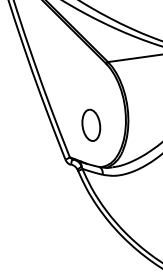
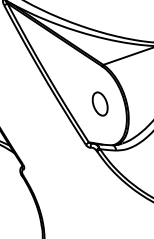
part: (90, 124) -> (99, 103), moved

